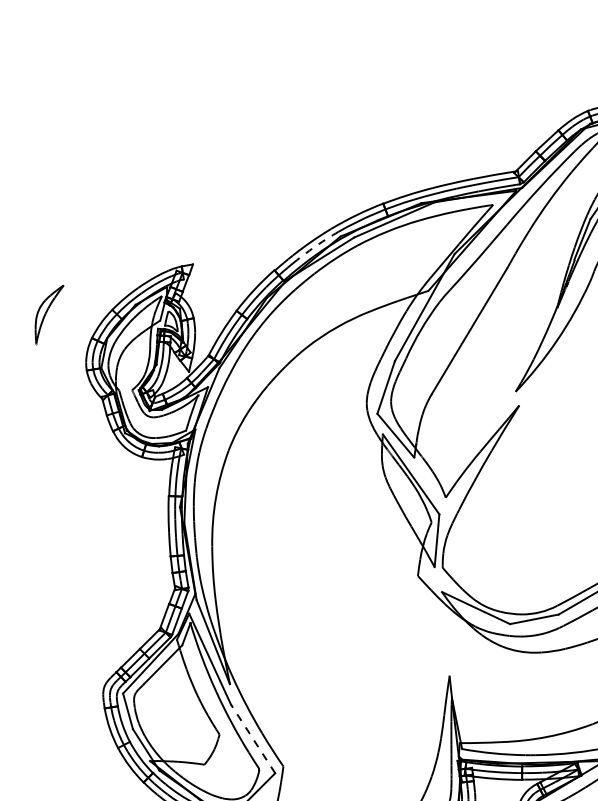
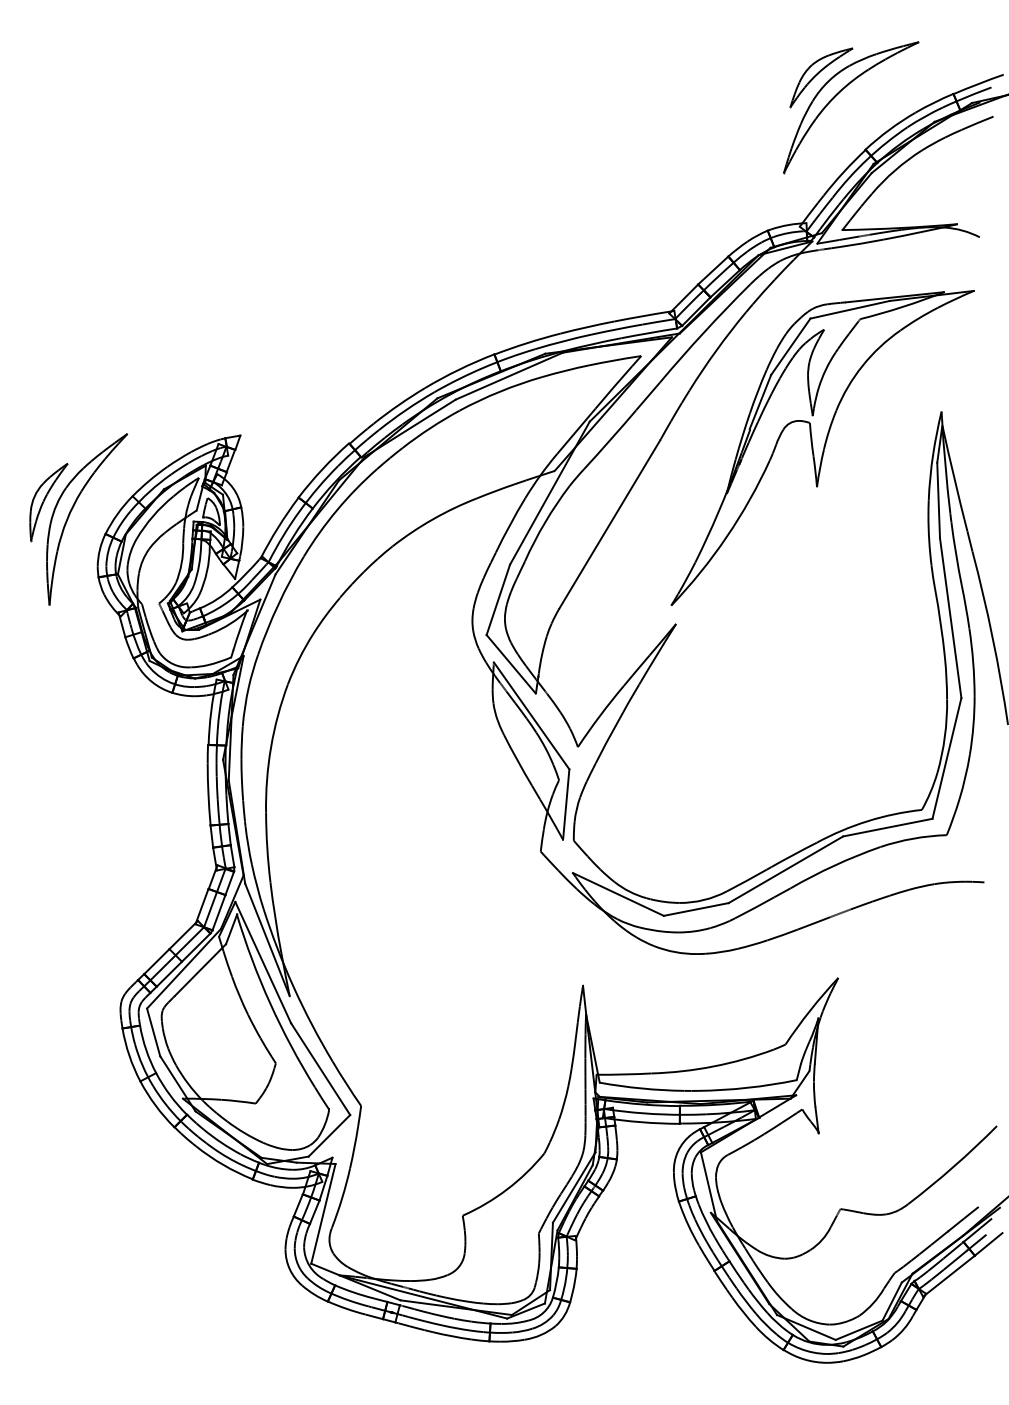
arc: (317, 245) -> (406, 410), dashed -> solid
part: (66, 322) -> (71, 512), added
line: (253, 739) -> (320, 1069), dashed -> solid

